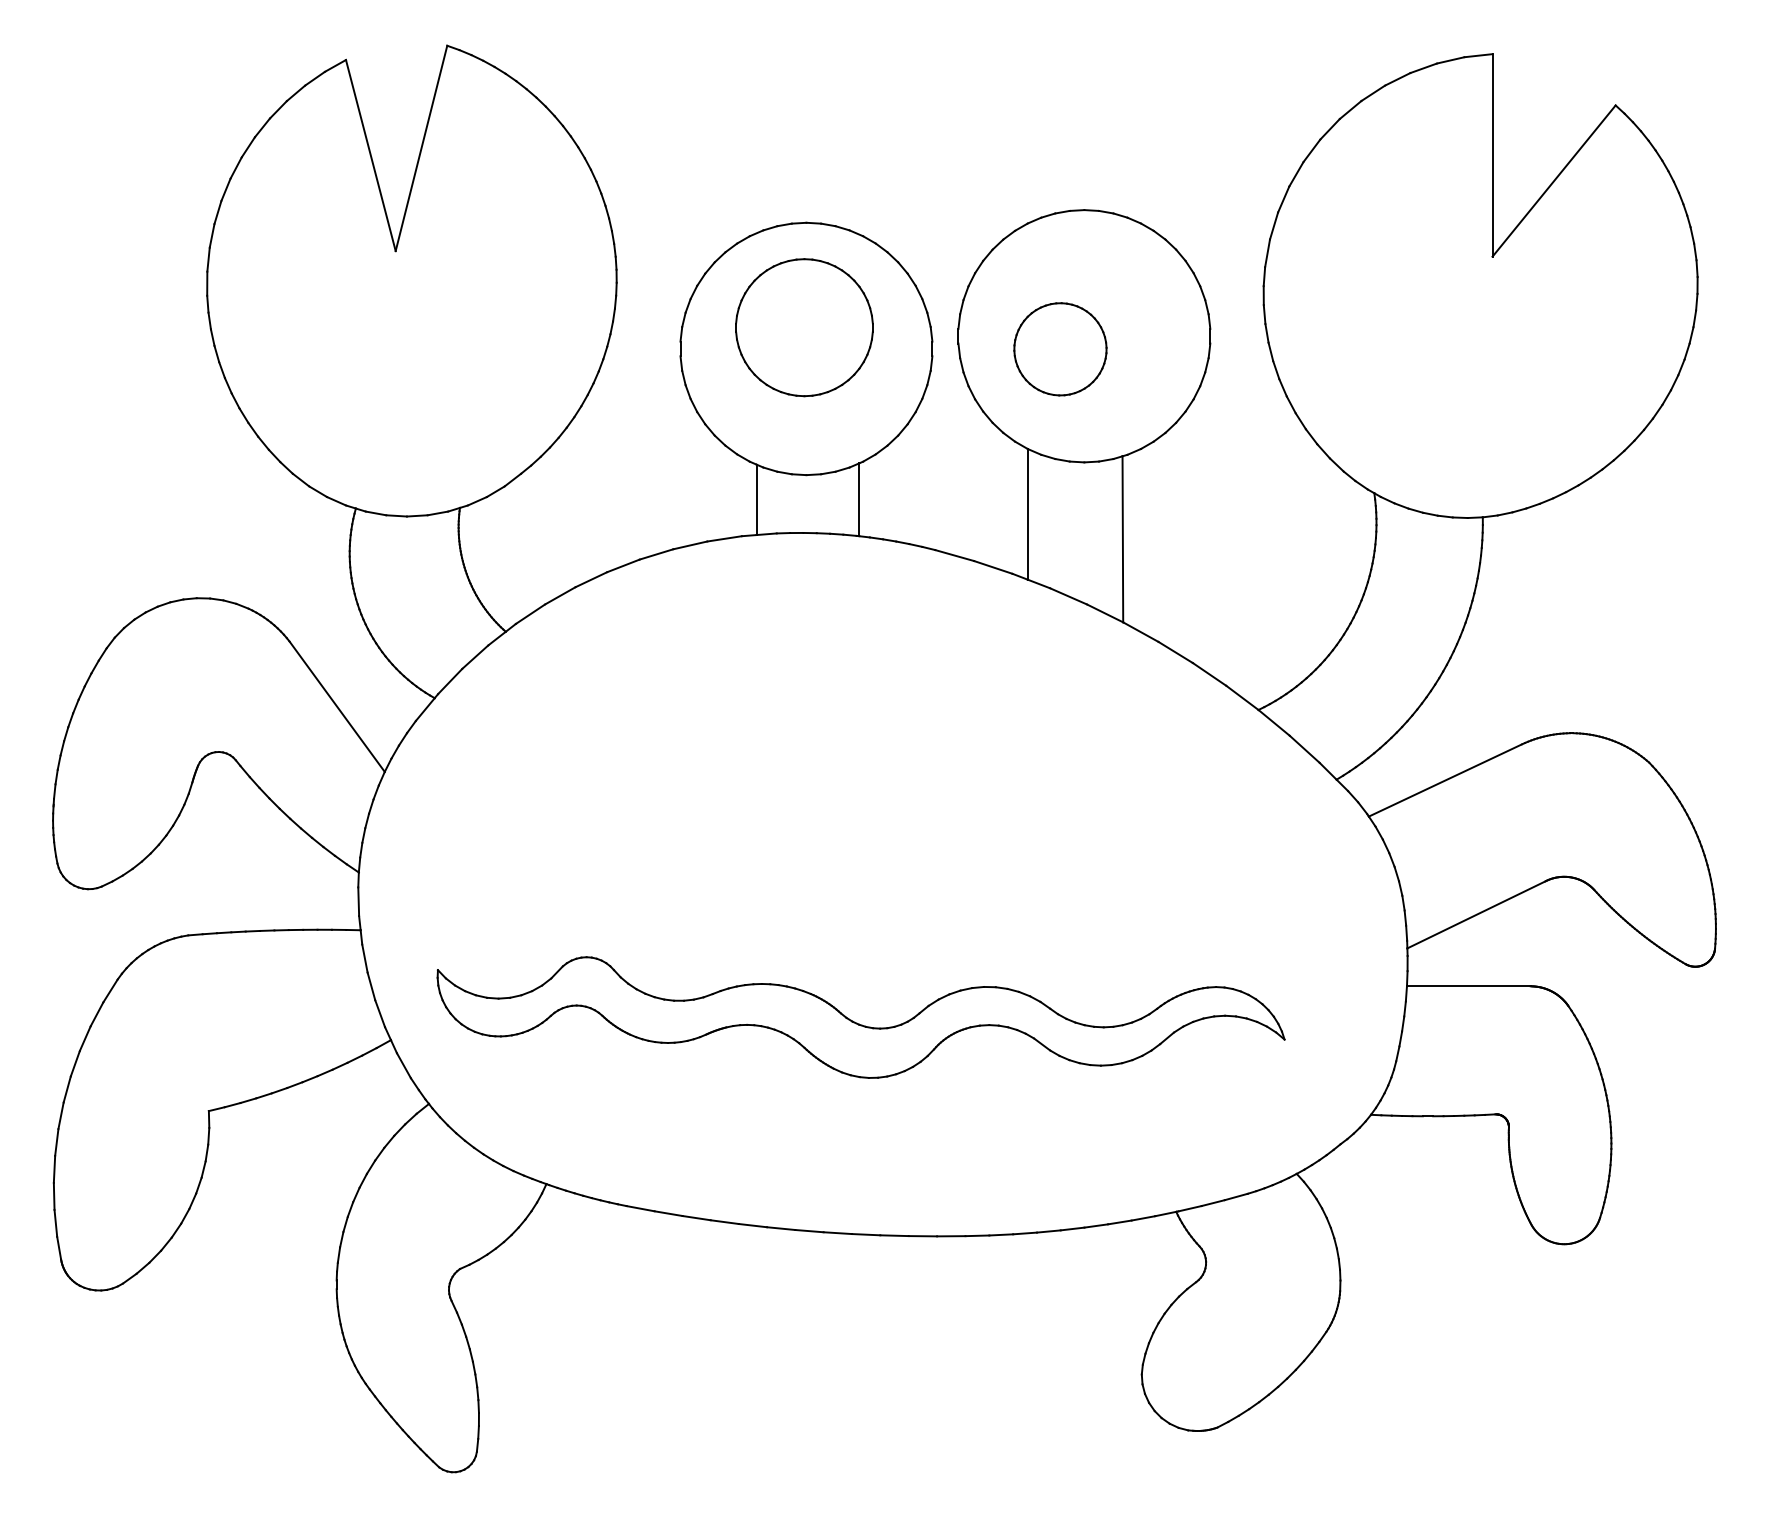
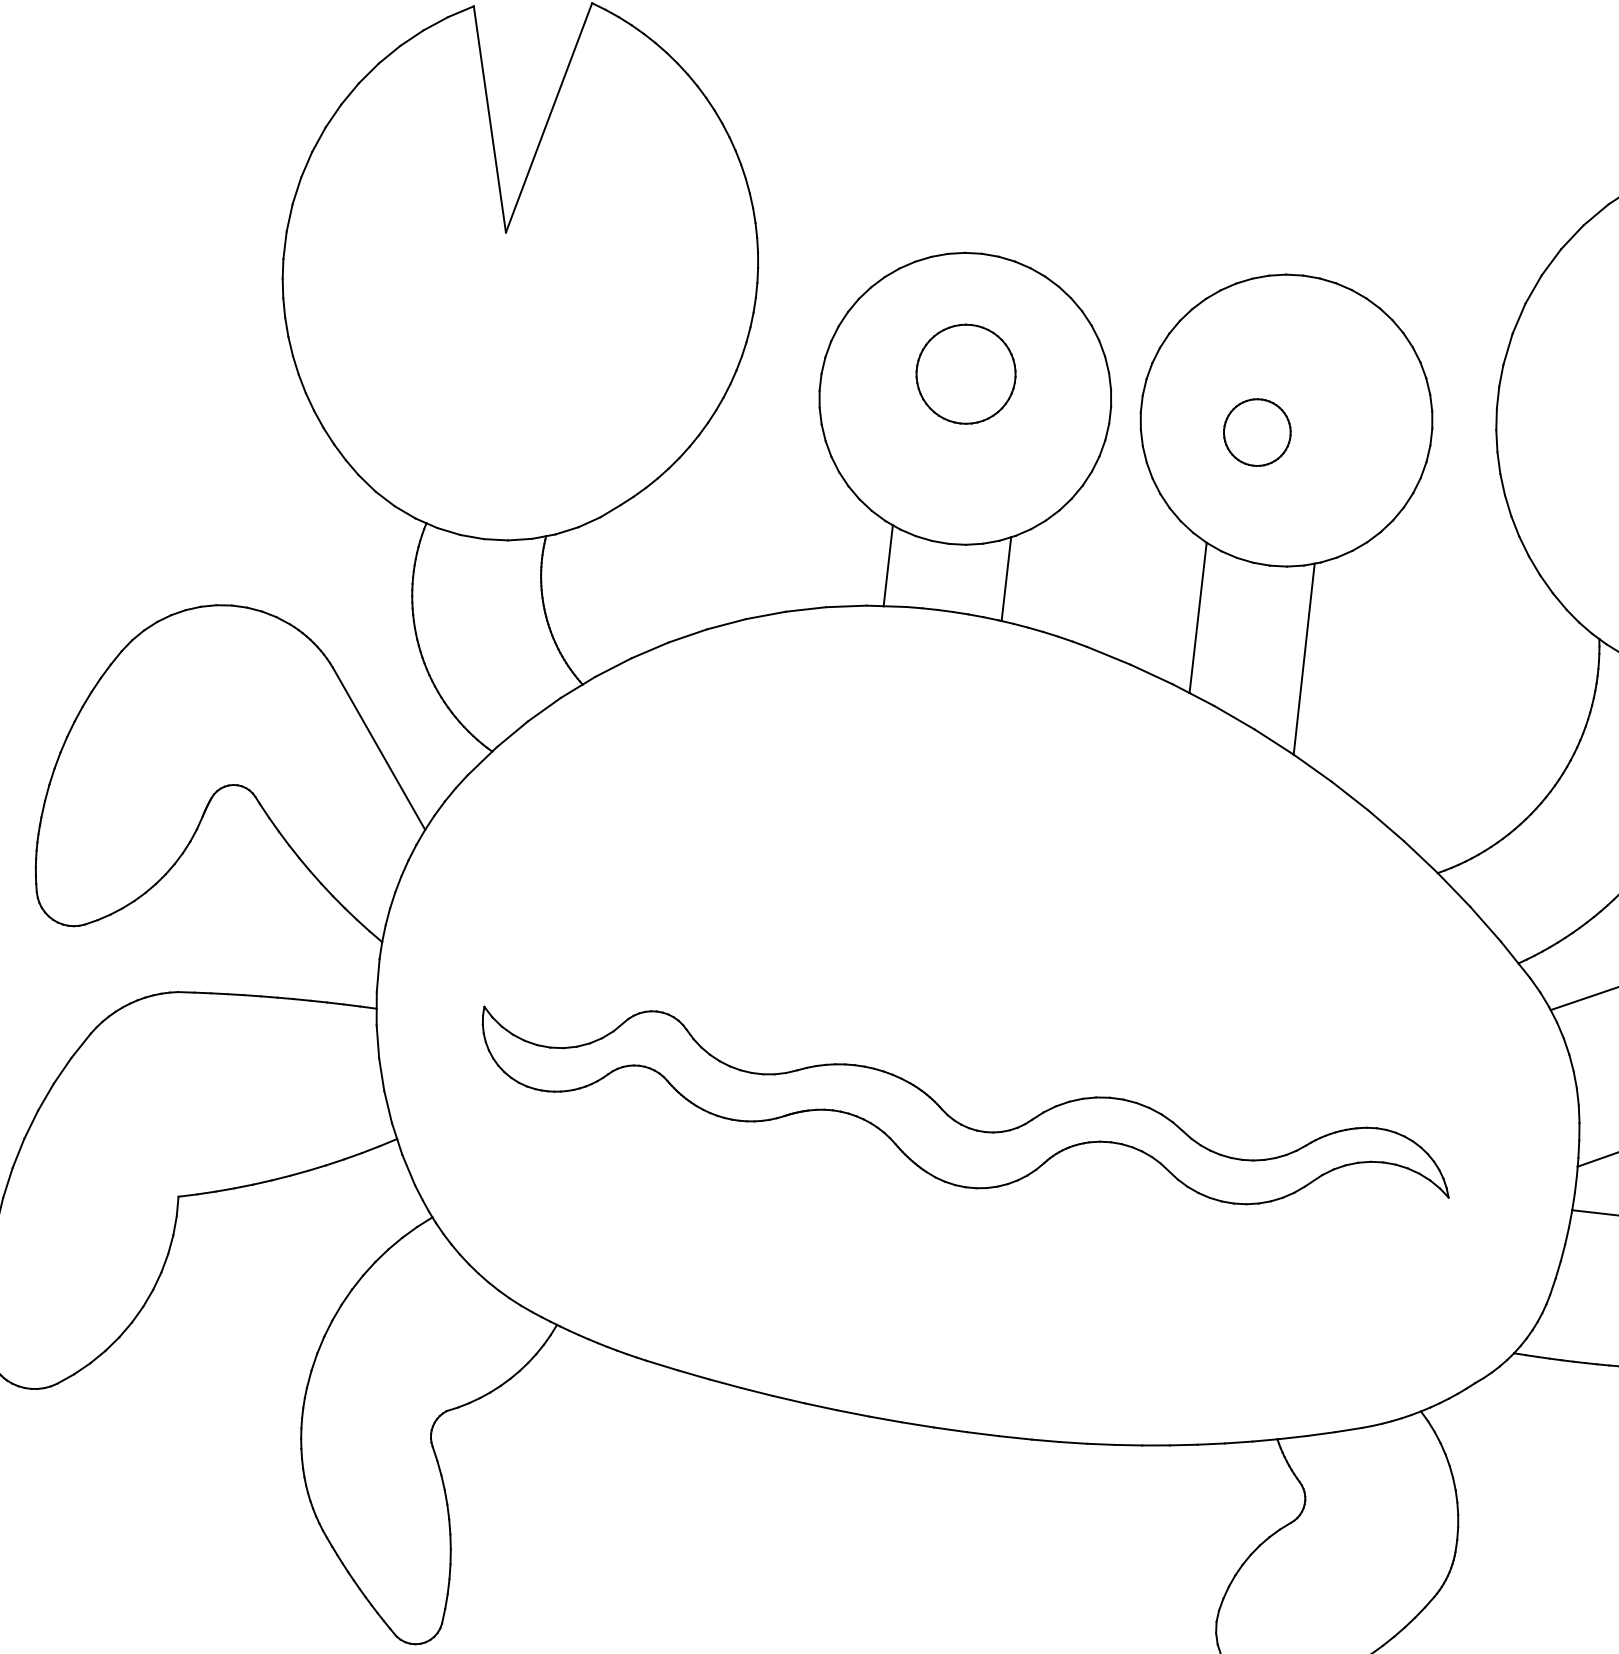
part: (804, 327) -> (965, 373), size x0.62
part: (1060, 349) -> (1257, 432), size x0.62
part: (860, 1017) -> (963, 1116), moved

